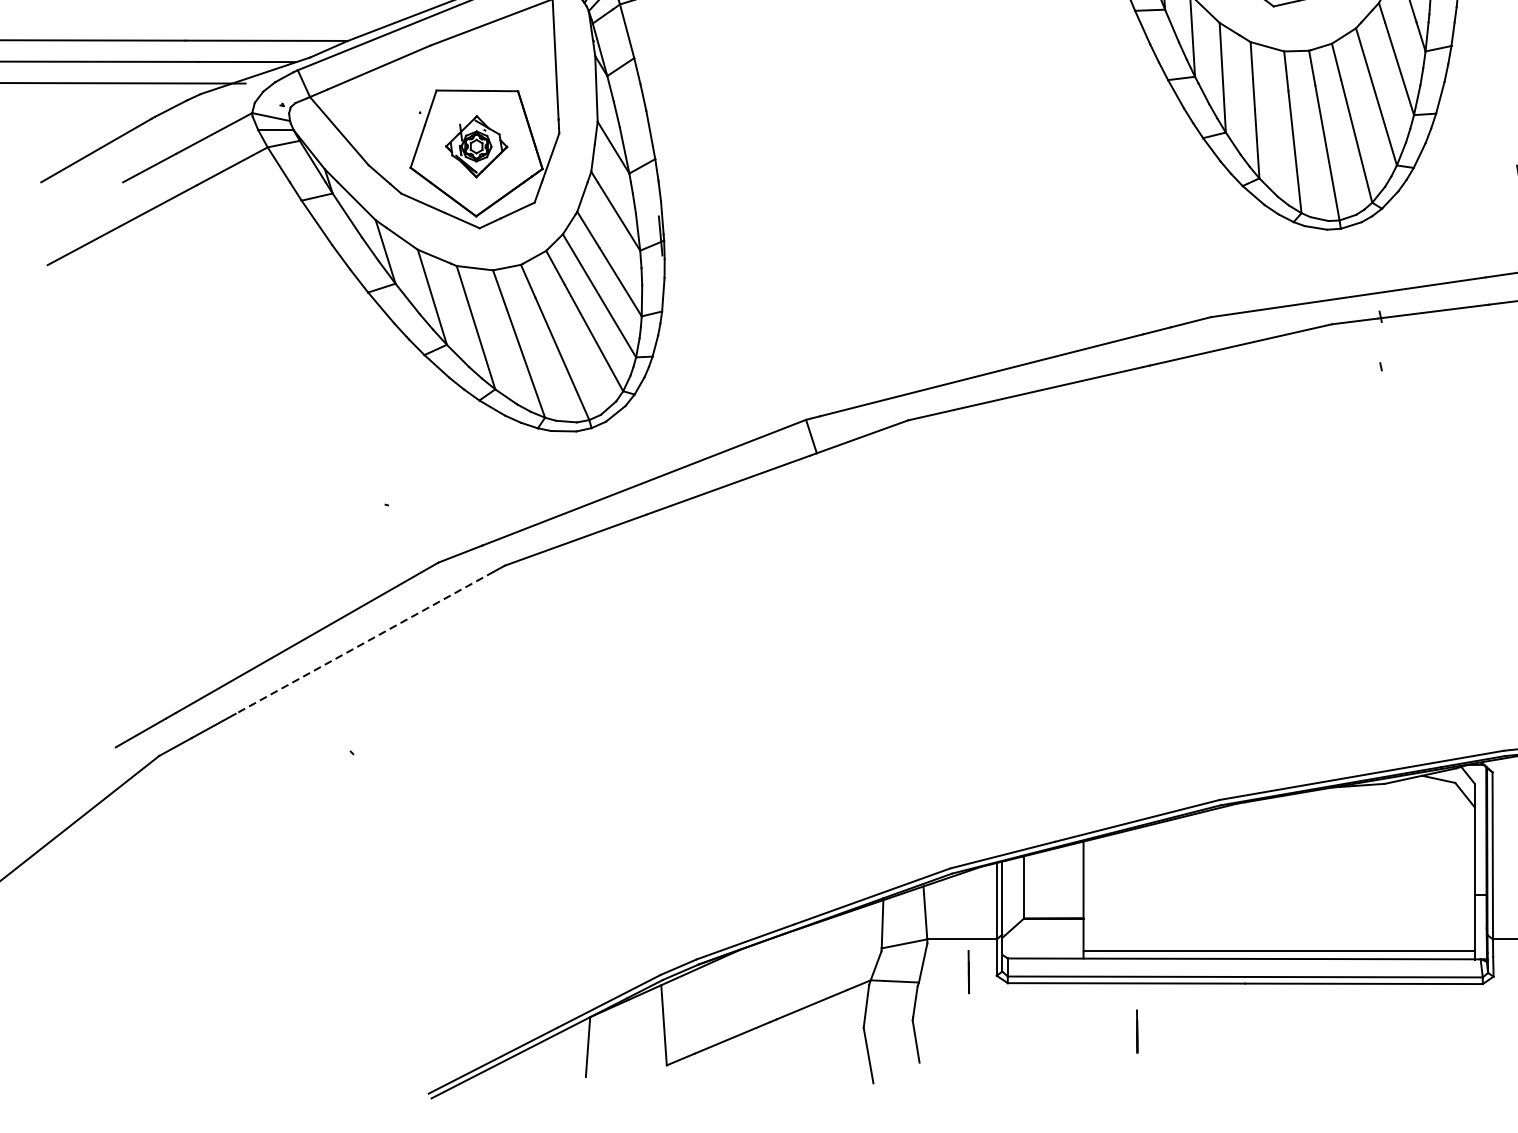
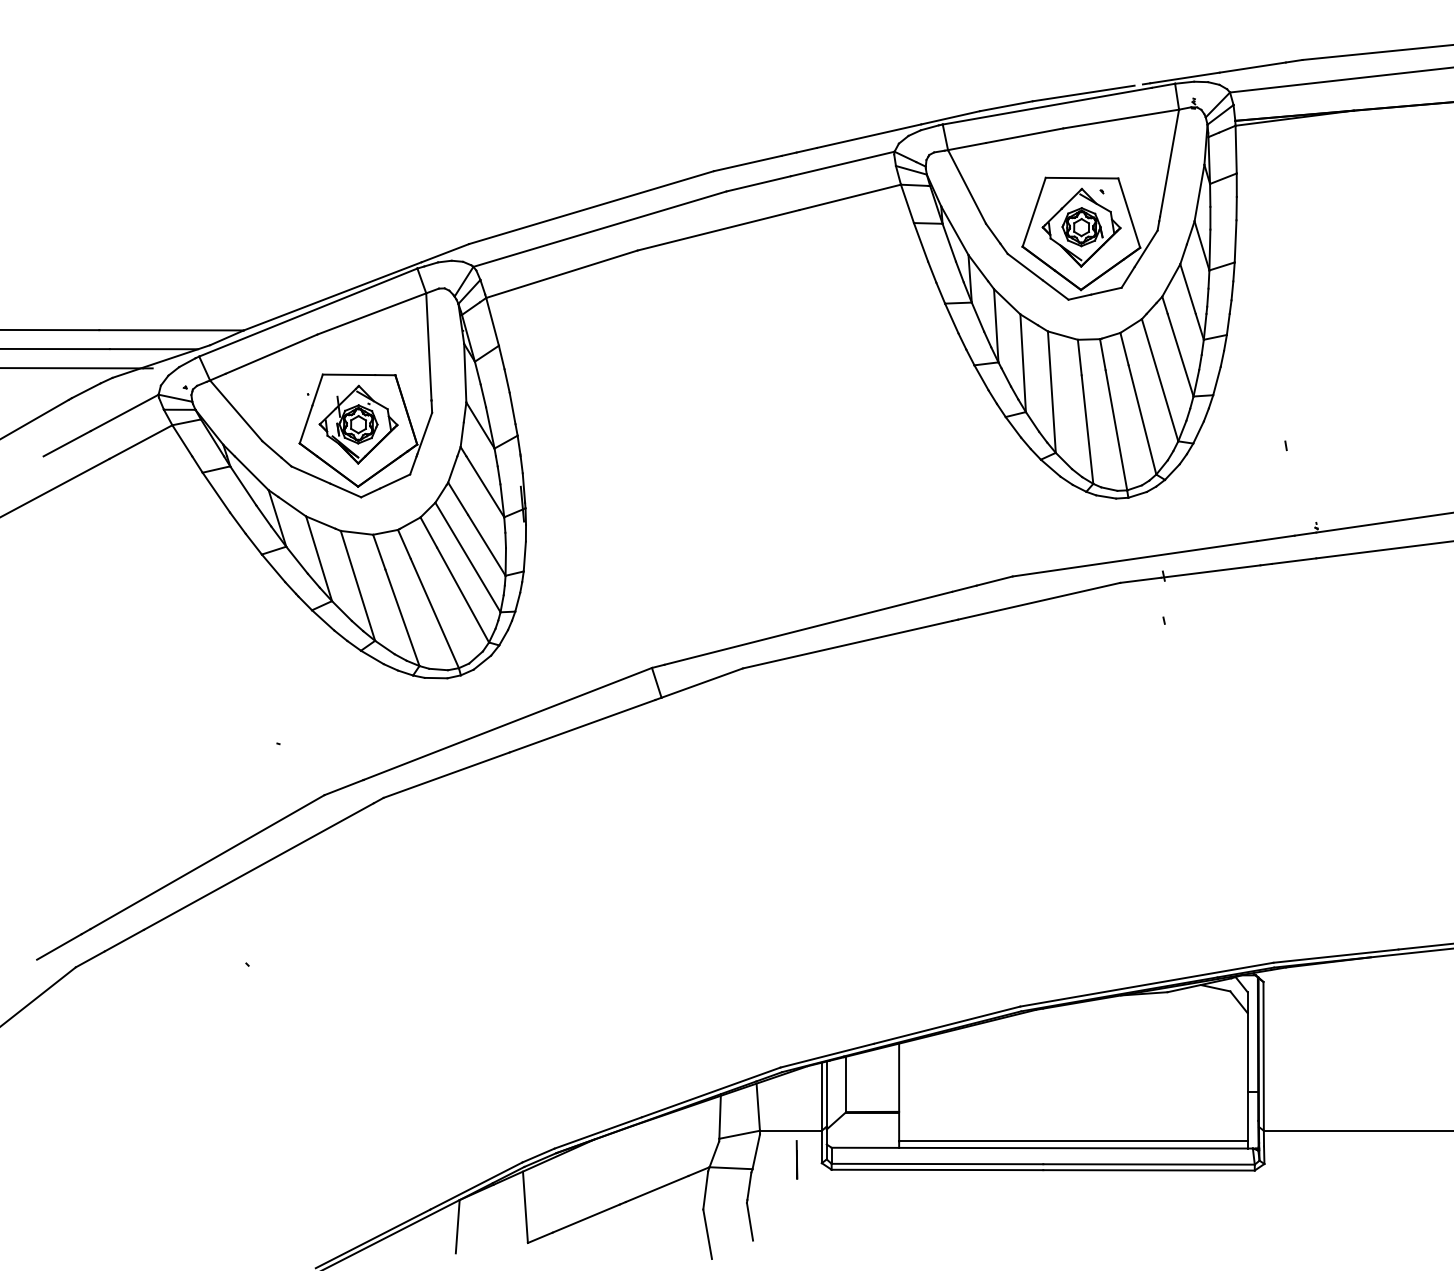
part: (476, 146) -> (358, 424), size x1.43
line: (364, 642) -> (258, 866), dashed -> solid
line: (1136, 1031) -> (946, 1212), removed

